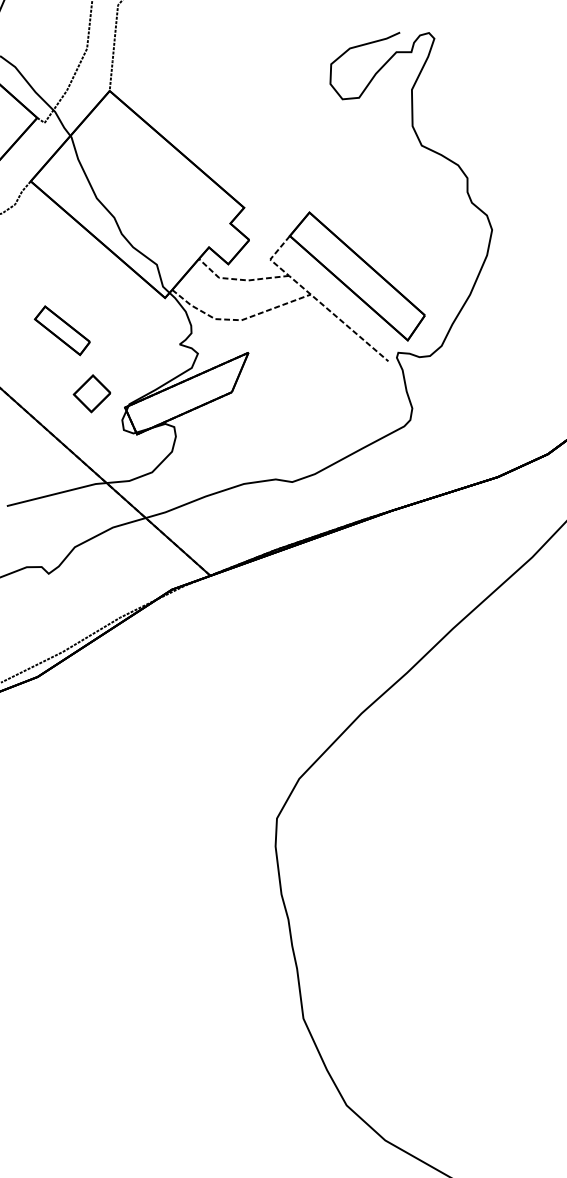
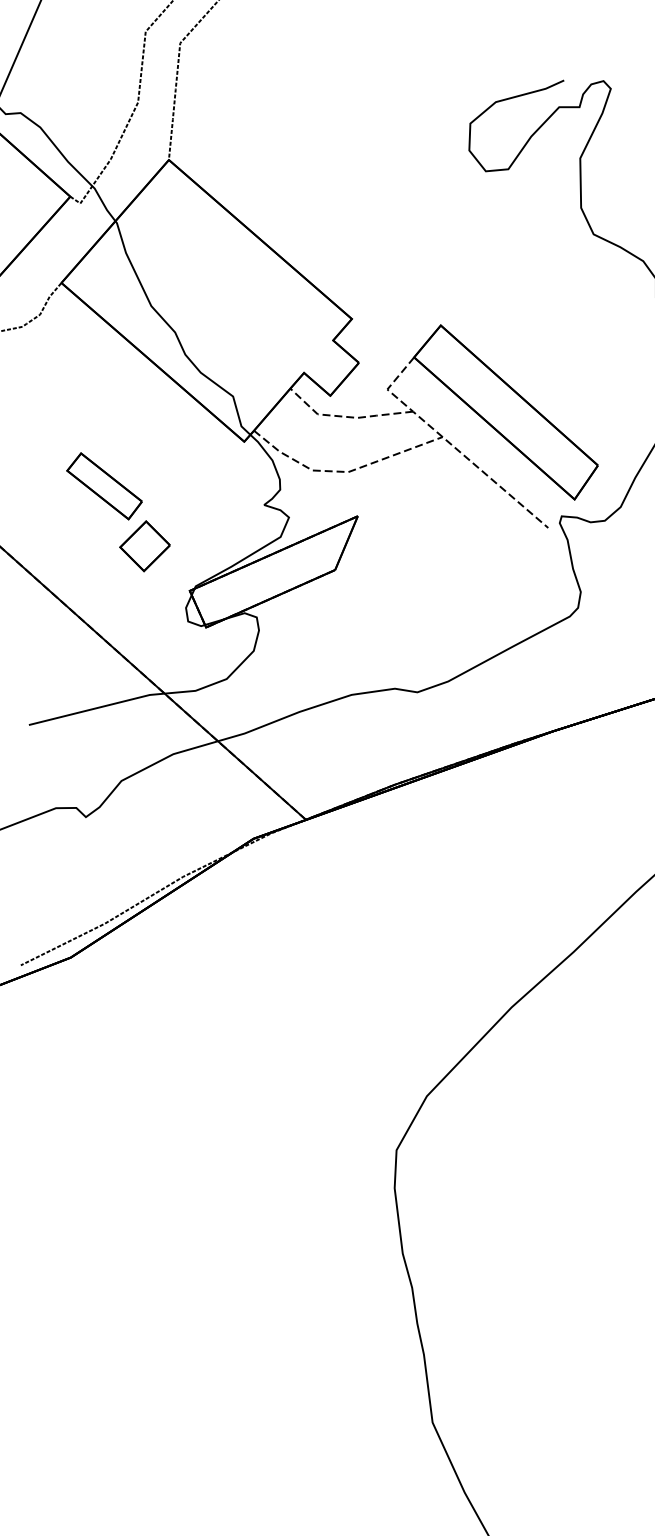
part: (91, 393) -> (144, 545), moved

